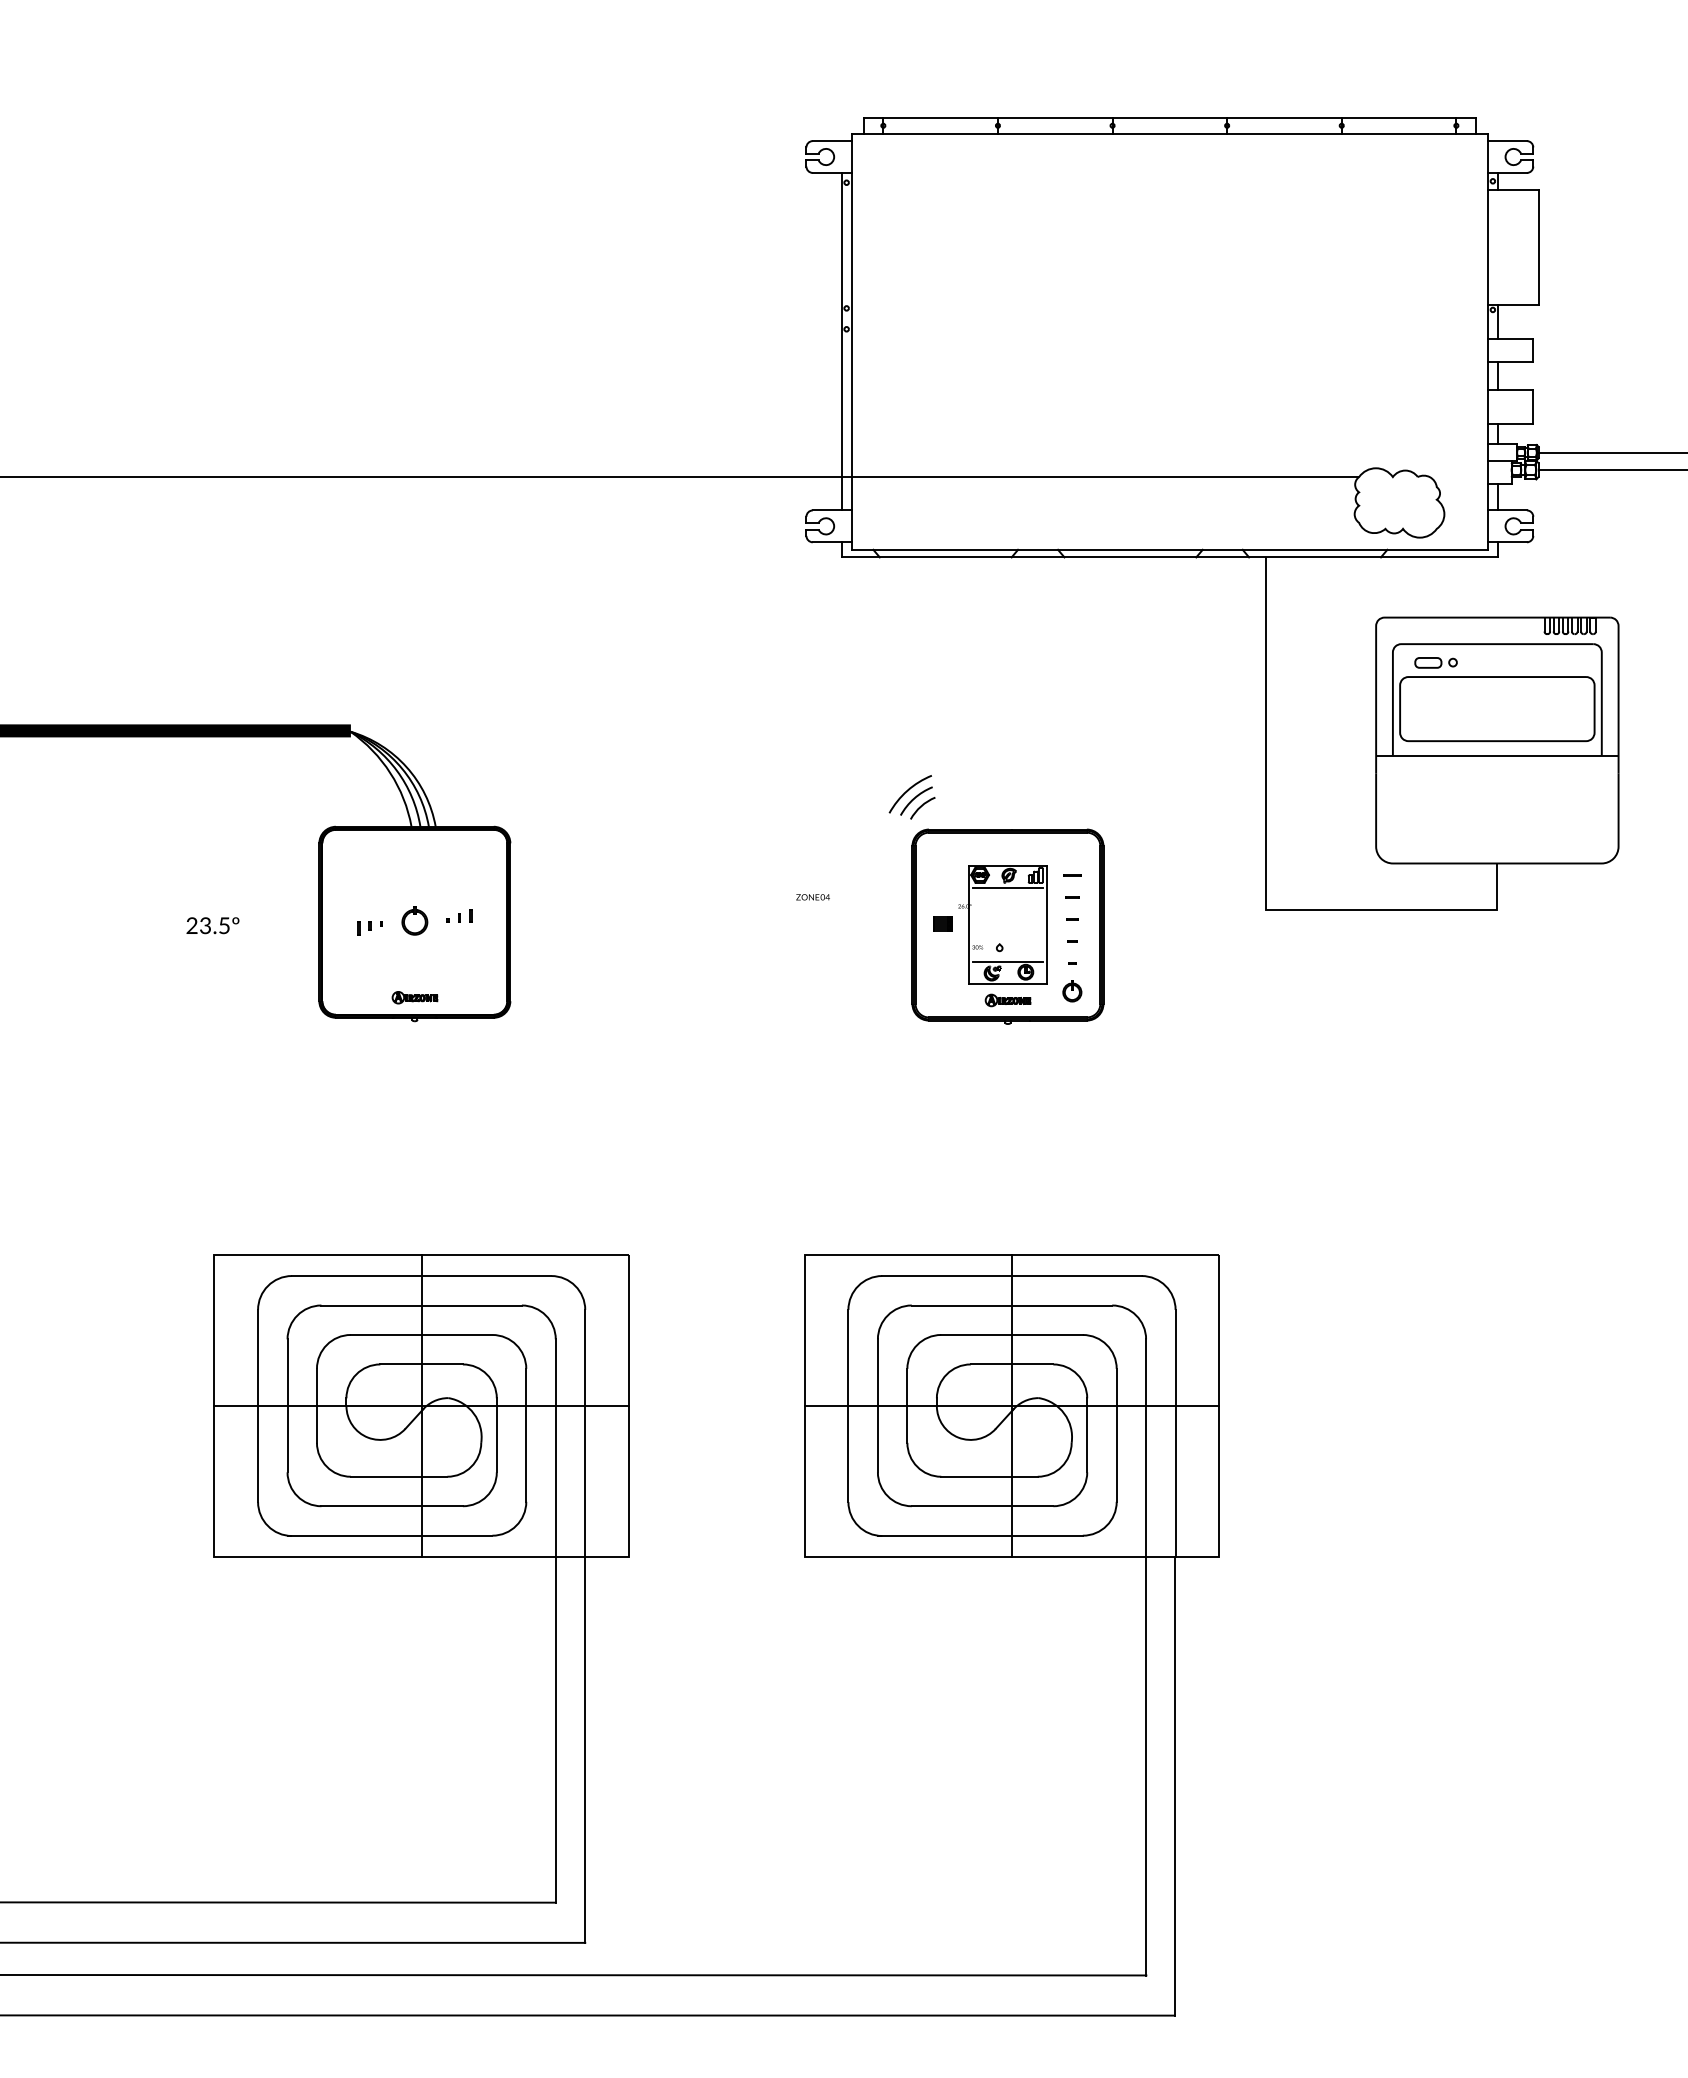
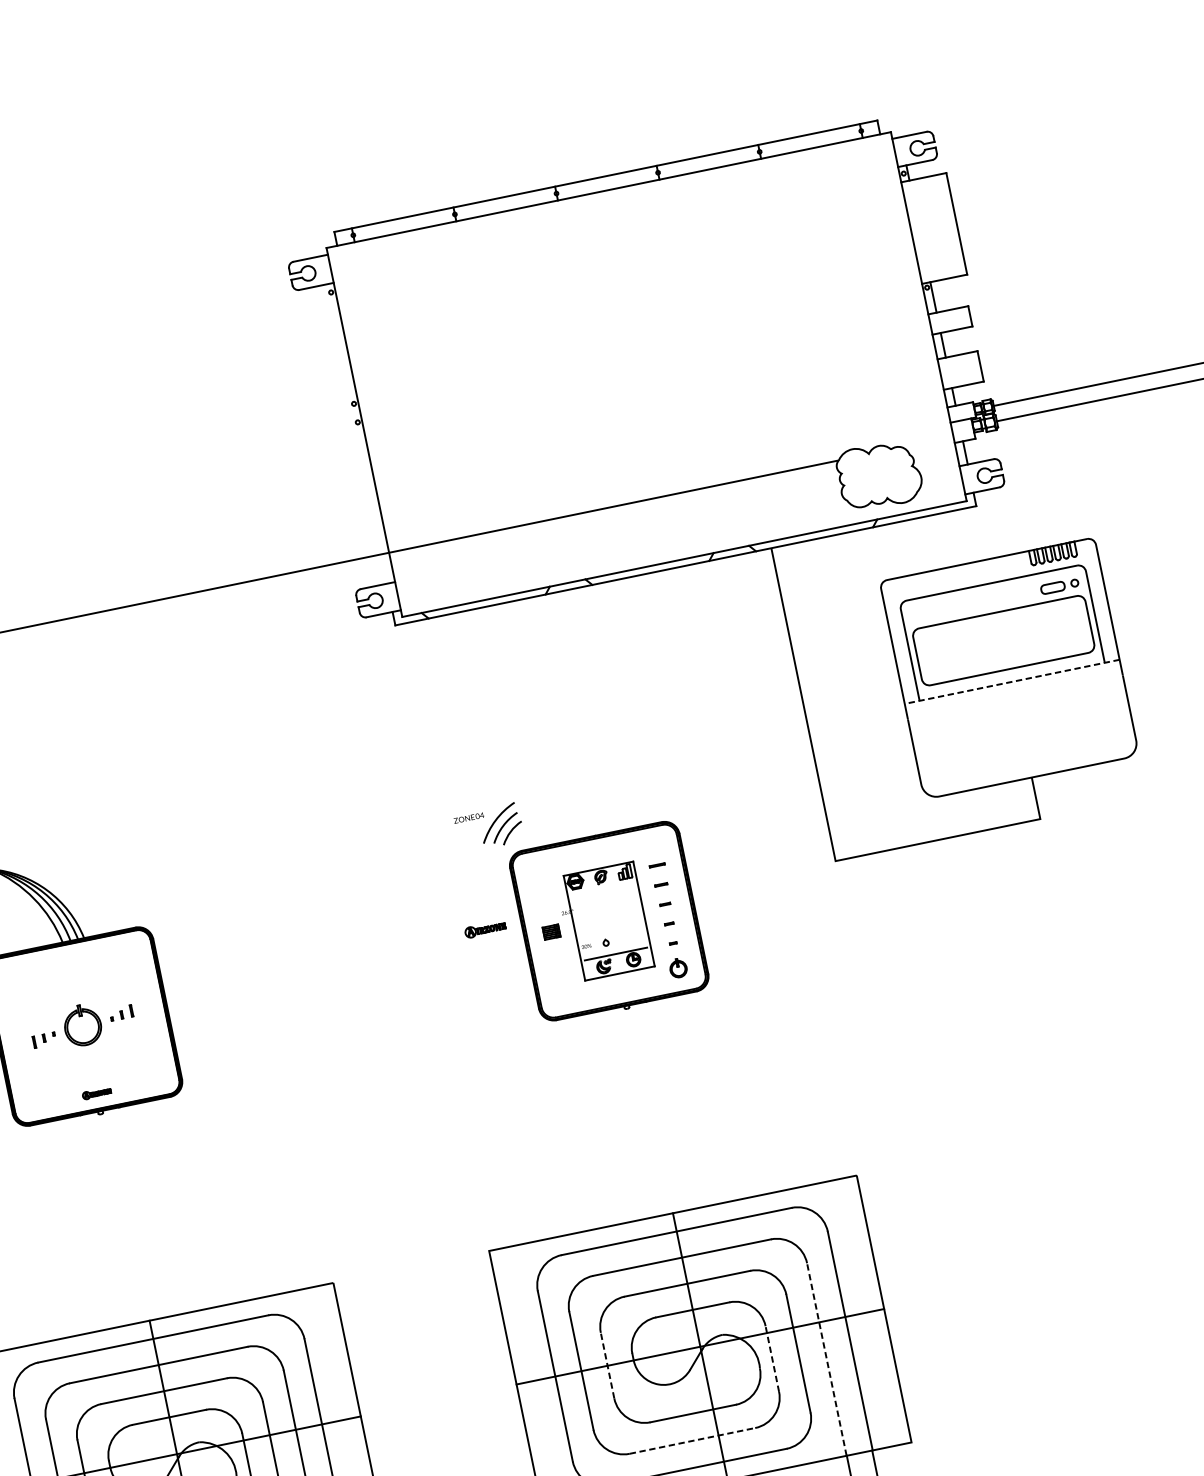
line: (842, 341) -> (356, 433), removed
part: (1435, 662) -> (1059, 586), moved
line: (1496, 755) -> (1011, 681), solid -> dashed
line: (1007, 887) -> (601, 887), removed
text: (812, 897) -> (468, 818), moved
part: (414, 920) -> (82, 1025), size x1.6
part: (414, 997) -> (96, 1093), size x0.7
part: (1007, 1000) -> (484, 929), moved
line: (907, 1405) -> (607, 1365), solid -> dashed
line: (1087, 1435) -> (772, 1359), solid -> dashed
line: (1146, 1447) -> (827, 1359), solid -> dashed
line: (982, 1506) -> (692, 1441), solid -> dashed

